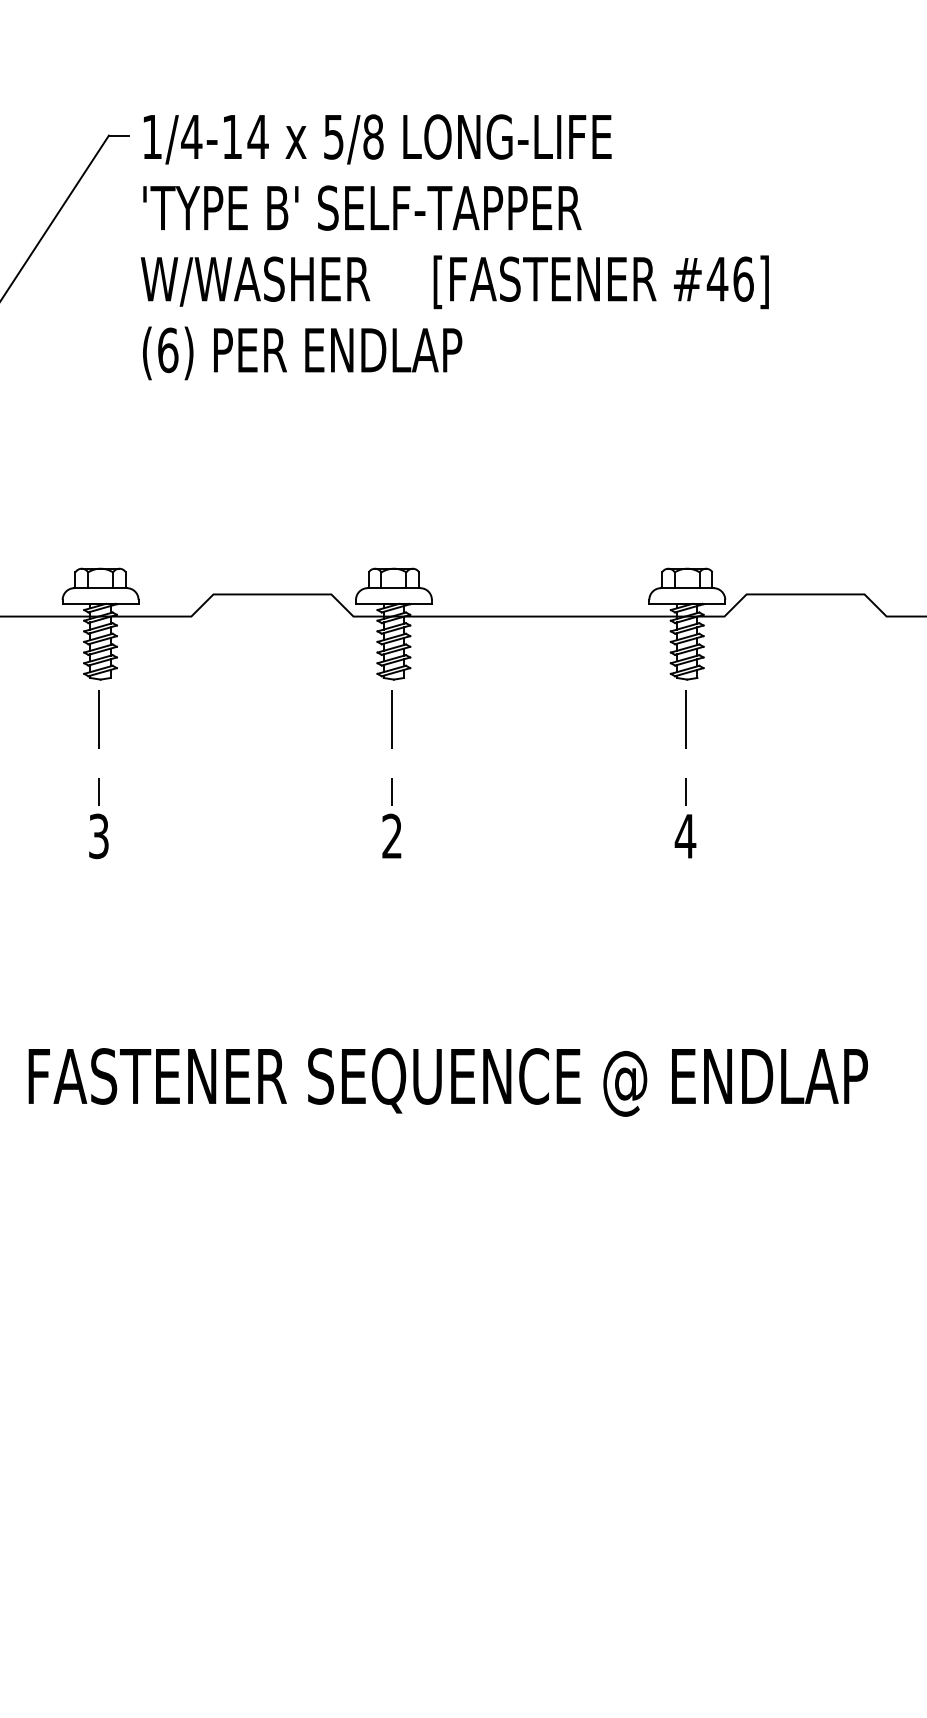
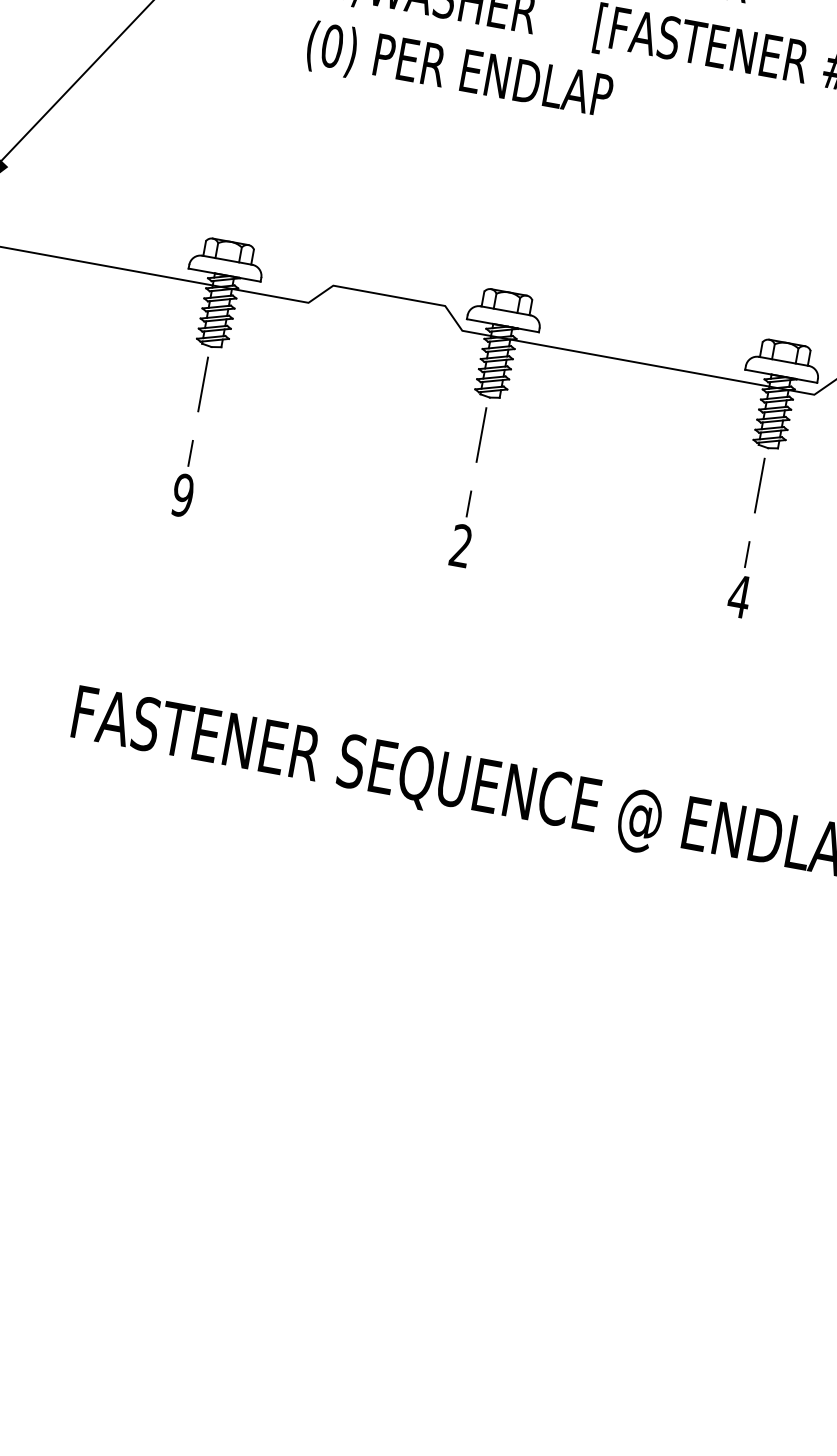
text: (168, 349) -> (332, 45), (6) -> (0)
text: (98, 835) -> (182, 494), 3 -> 9

